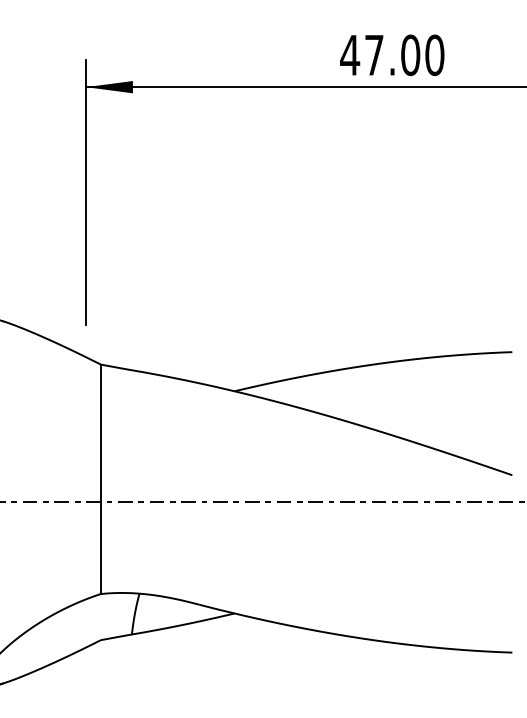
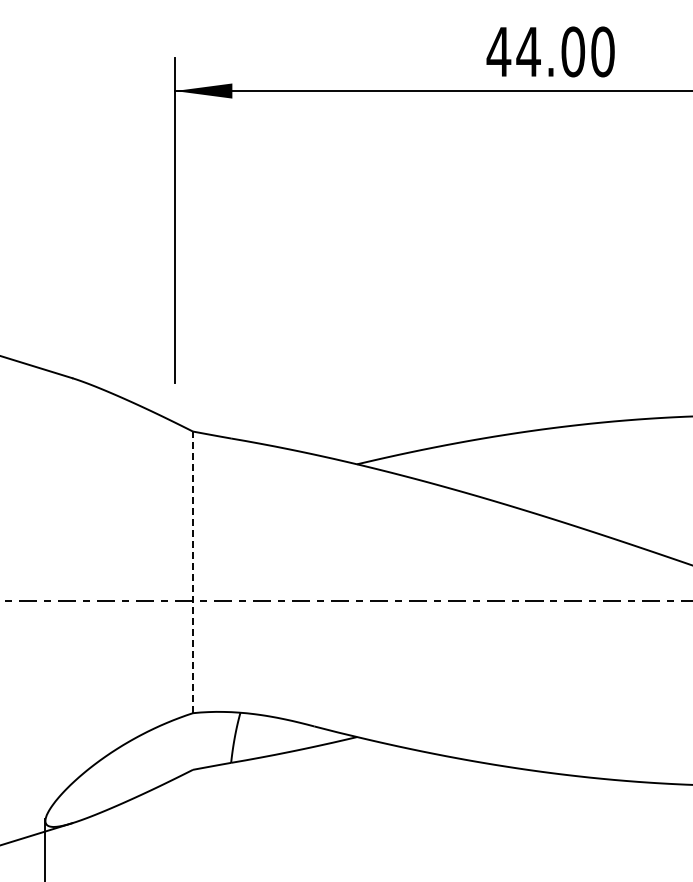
text: (374, 54) -> (528, 51), 47.00 -> 44.00
line: (101, 479) -> (193, 572), solid -> dashed

